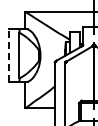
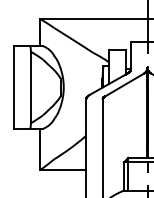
line: (8, 55) -> (13, 87), dashed -> solid

